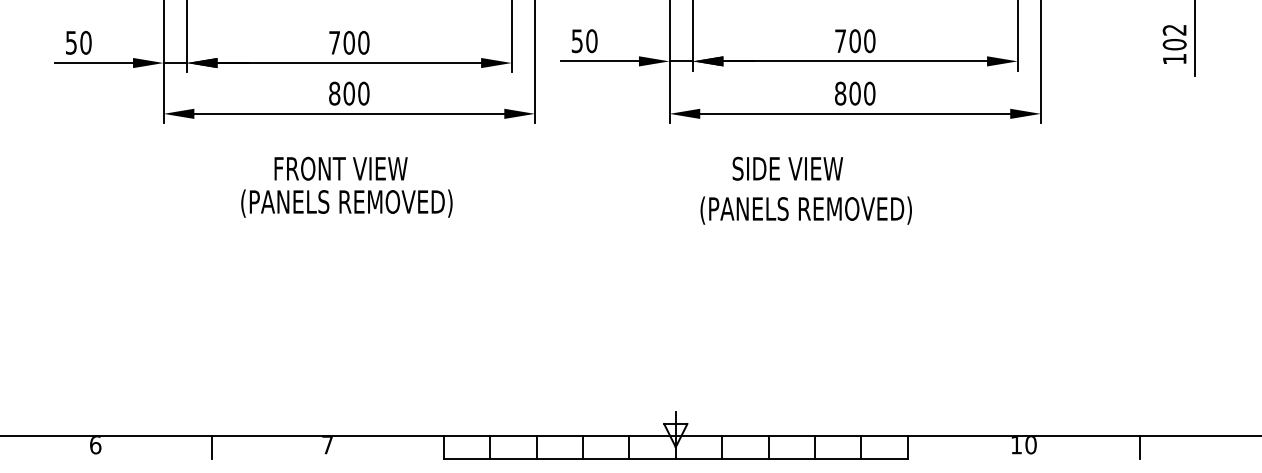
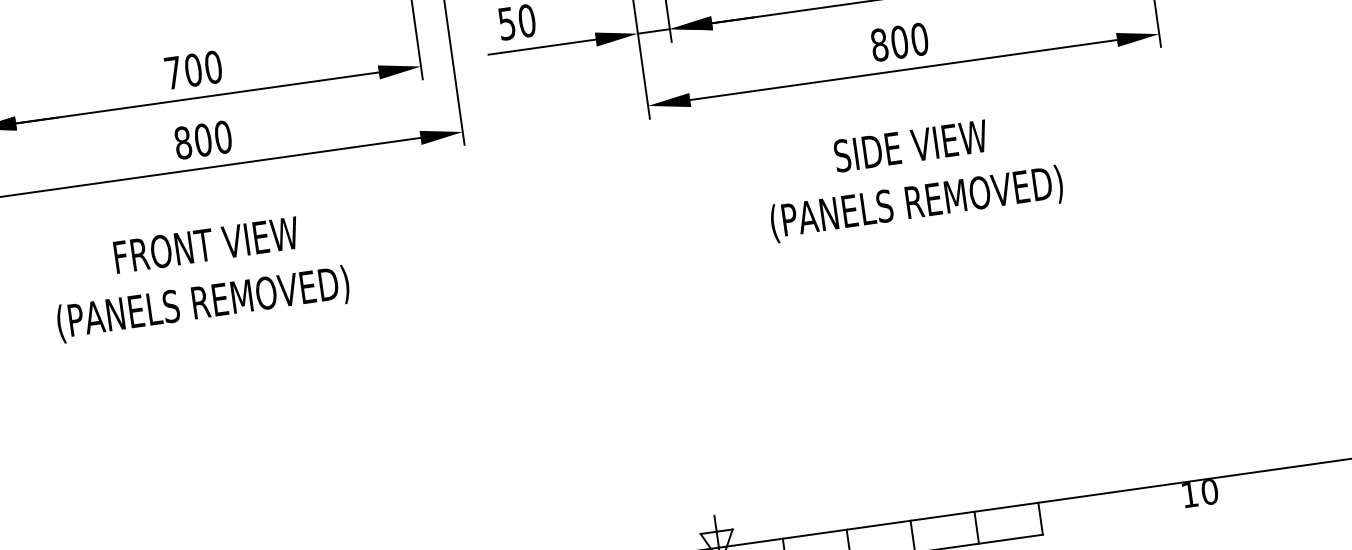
text: (787, 168) -> (910, 145), moved
text: (346, 203) -> (202, 304), moved
text: (805, 210) -> (915, 203), moved

